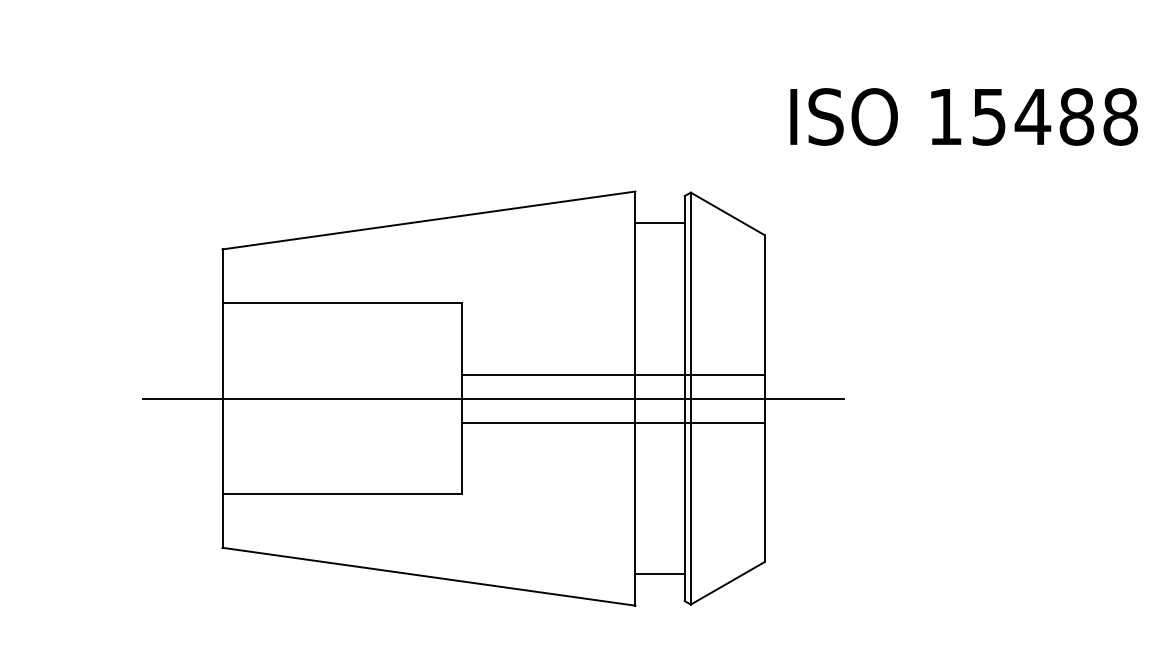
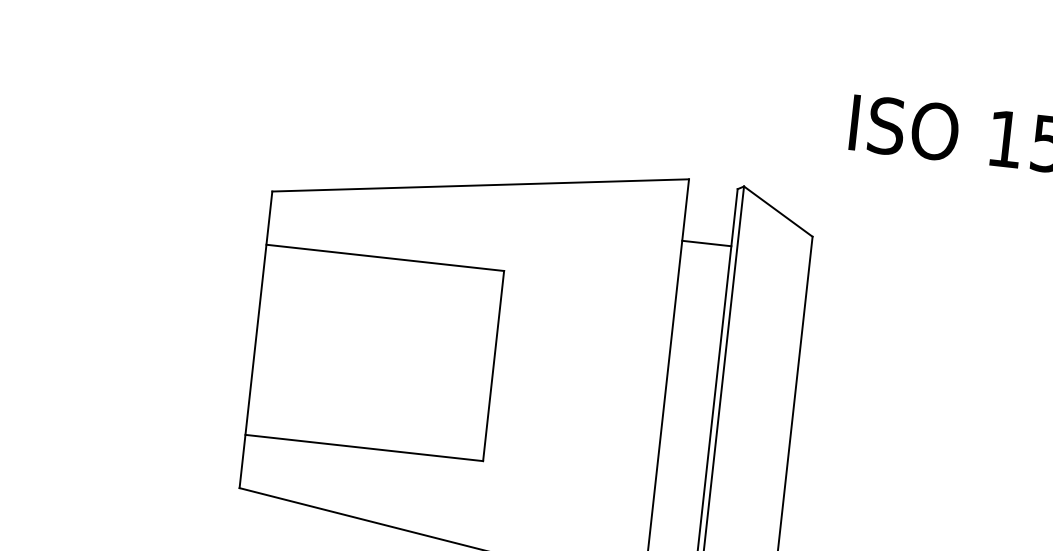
line: (659, 223) -> (706, 243), moved
line: (612, 374) -> (646, 358), removed
line: (493, 398) -> (525, 369), removed
line: (612, 422) -> (640, 406), removed

